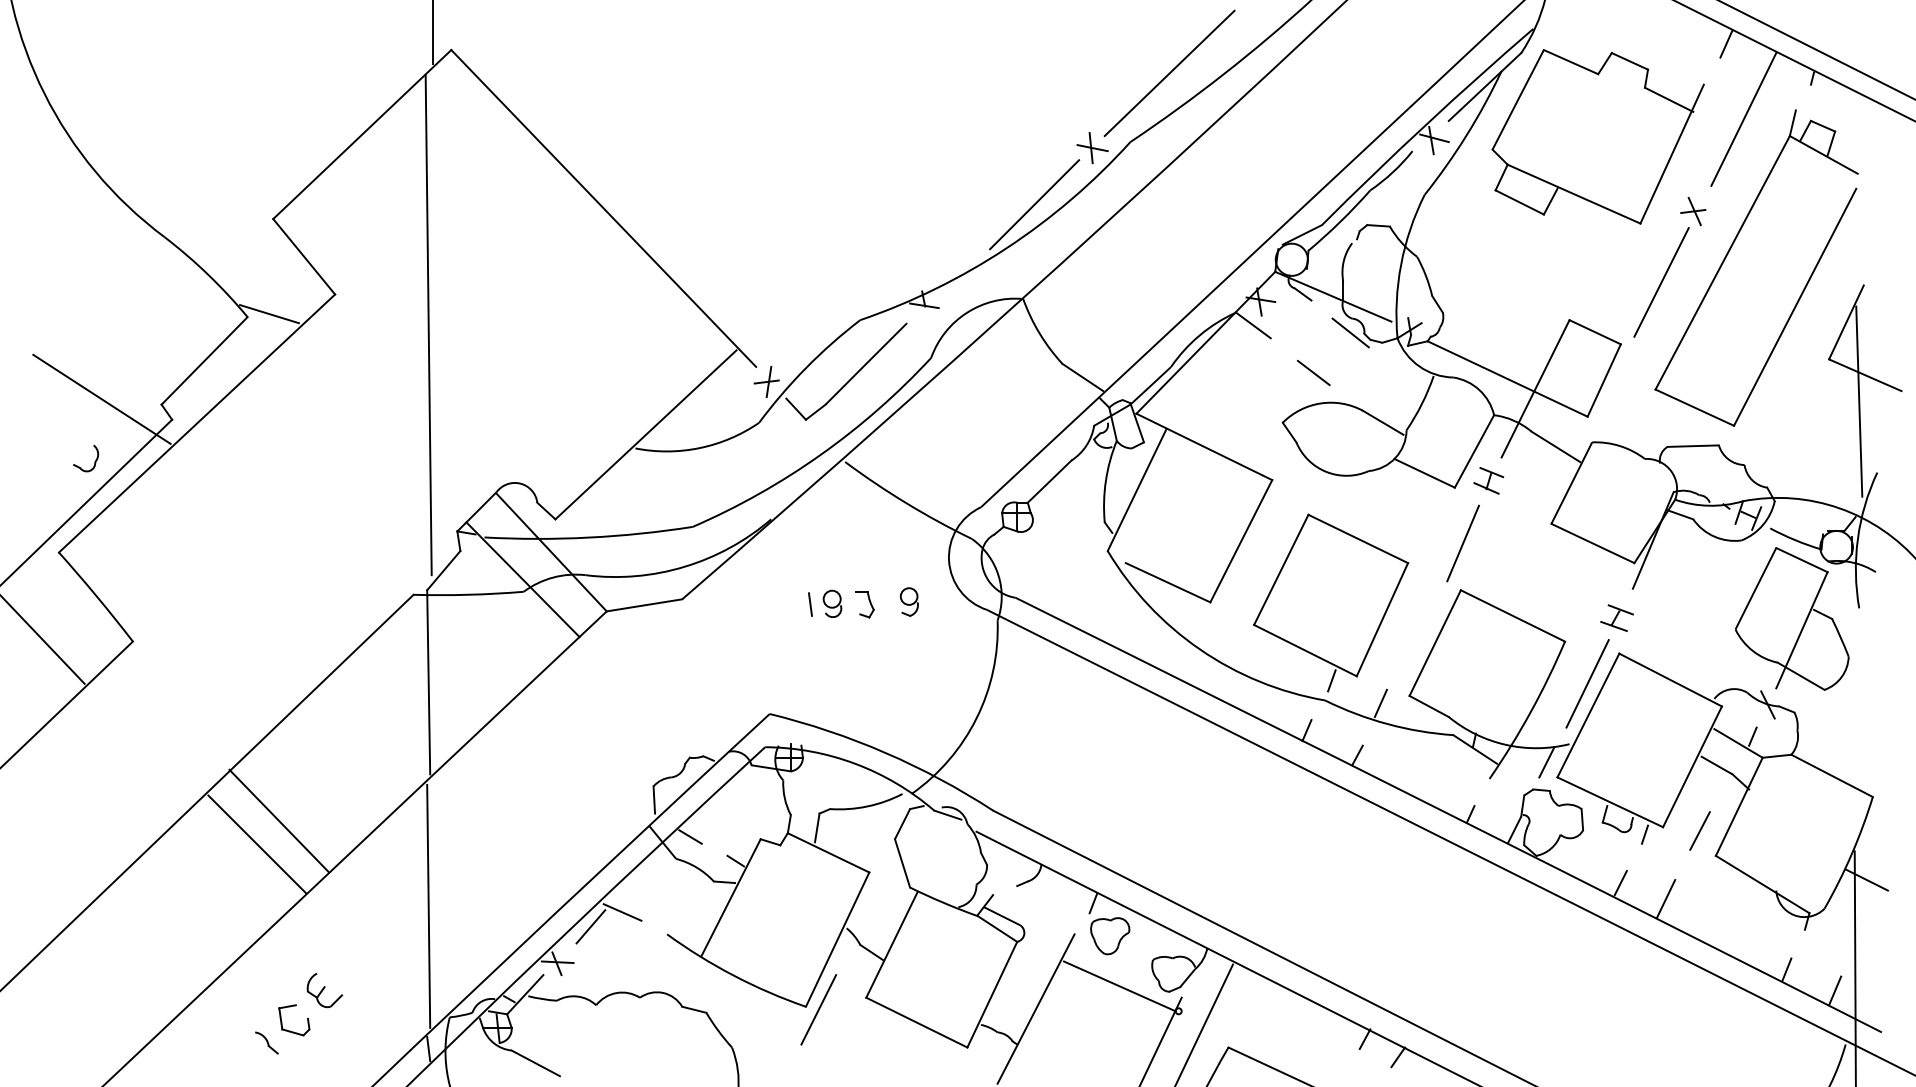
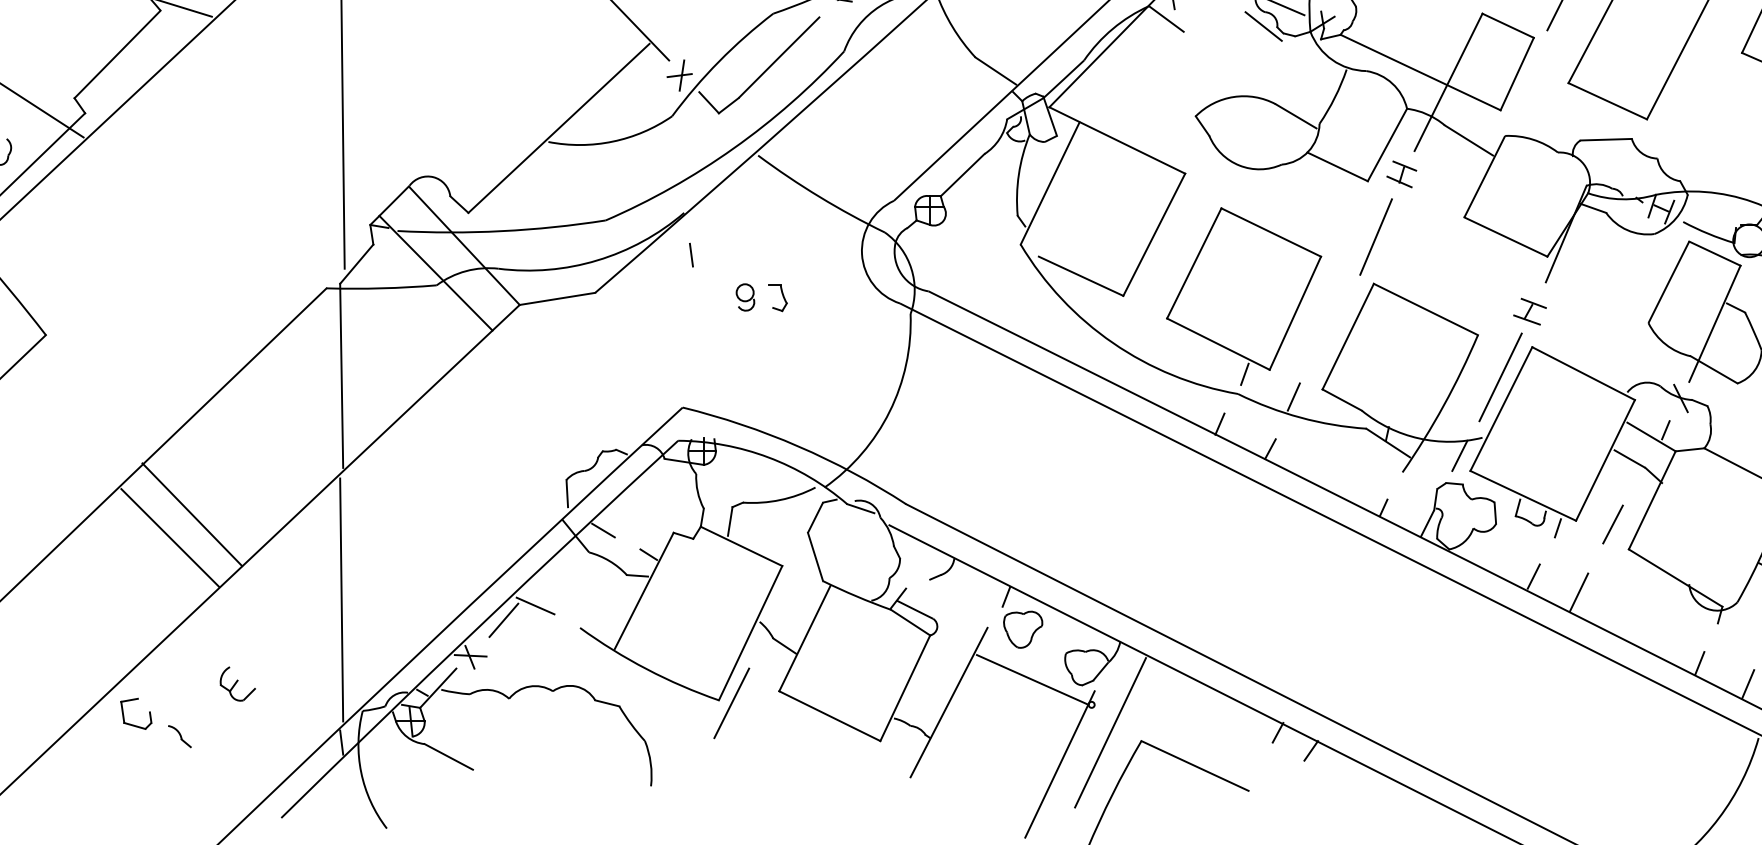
line: (1313, 372) -> (1226, 66), removed
part: (908, 601) -> (821, 295), removed
line: (810, 604) -> (691, 255), moved
part: (290, 1030) -> (132, 724), moved

